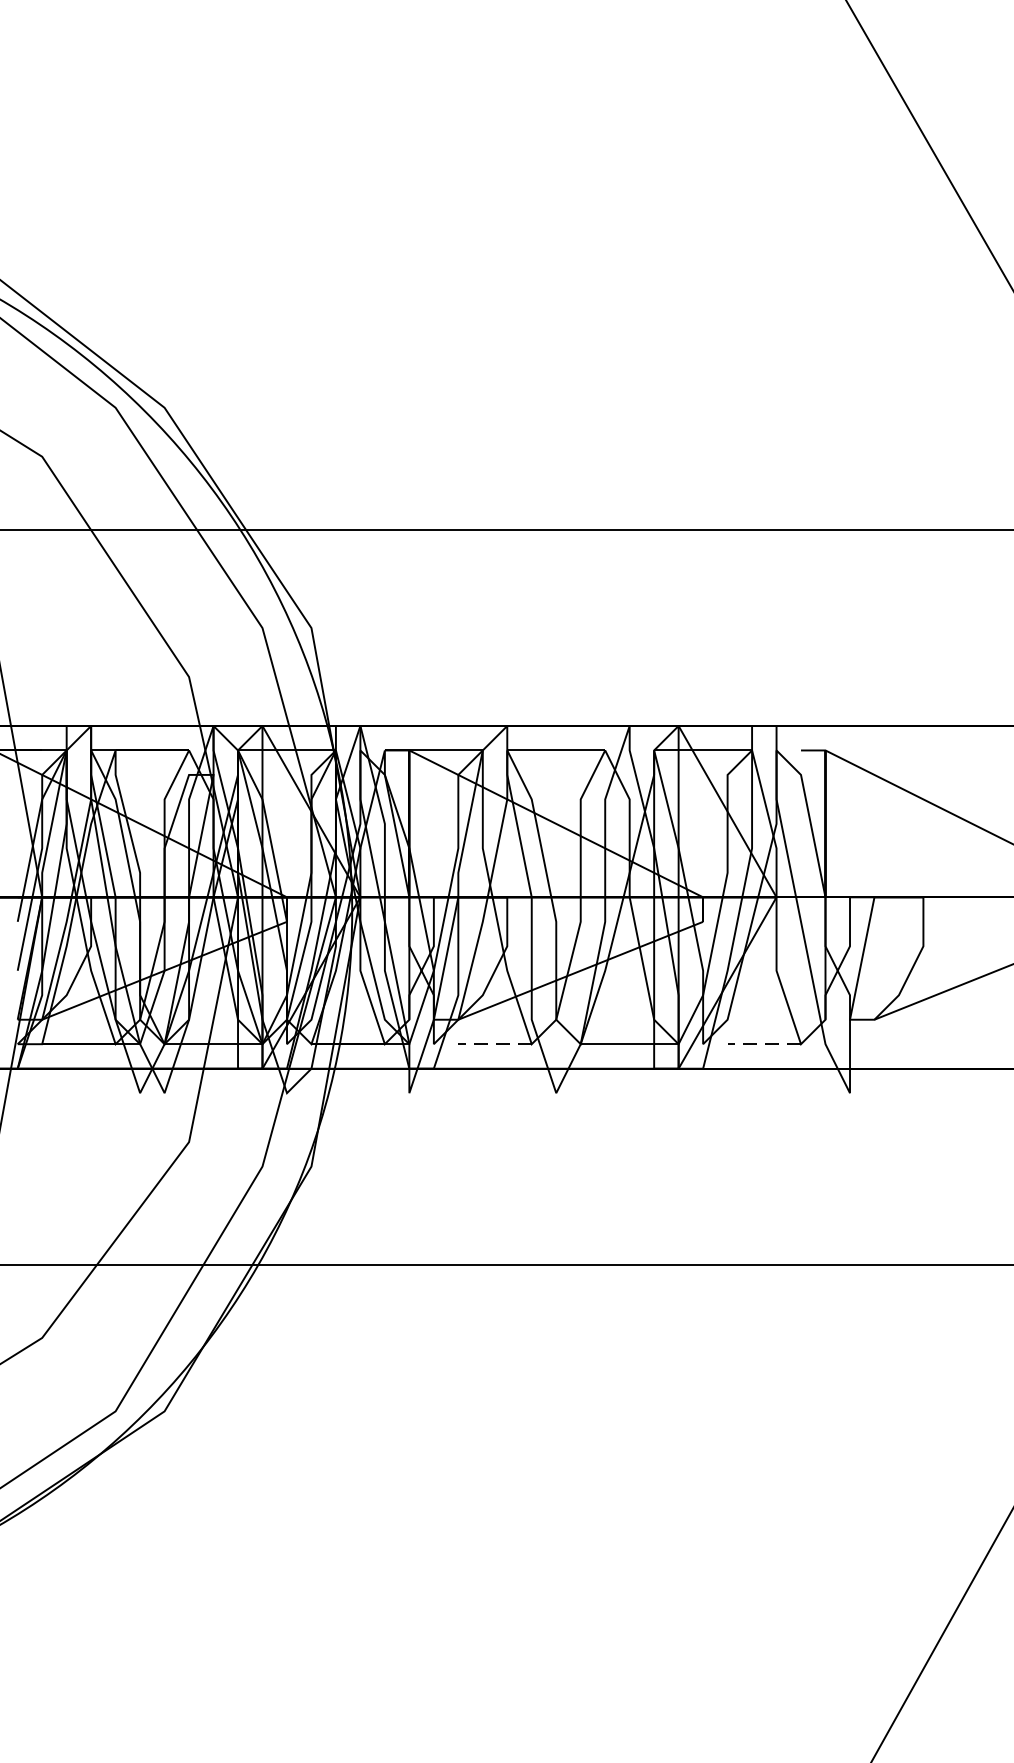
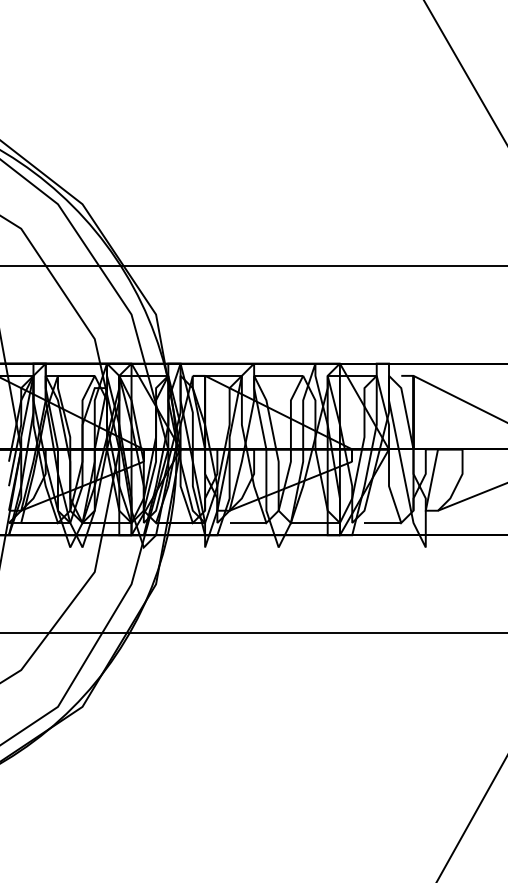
line: (494, 1043) -> (247, 522), dashed -> solid
line: (763, 1043) -> (382, 522), dashed -> solid

